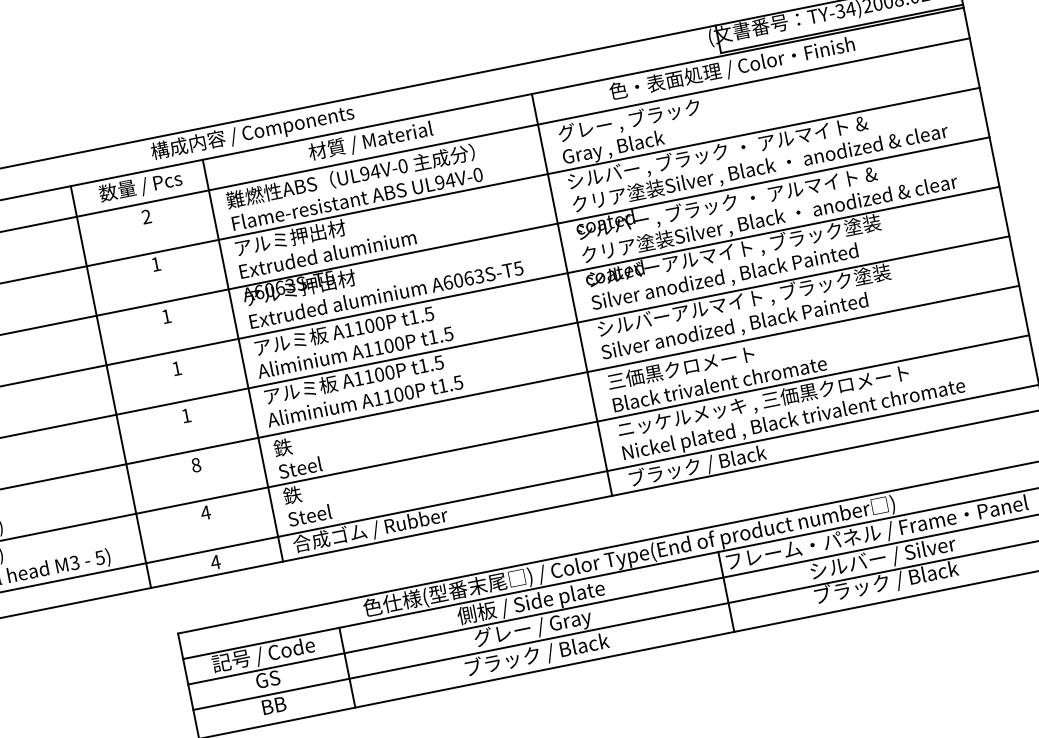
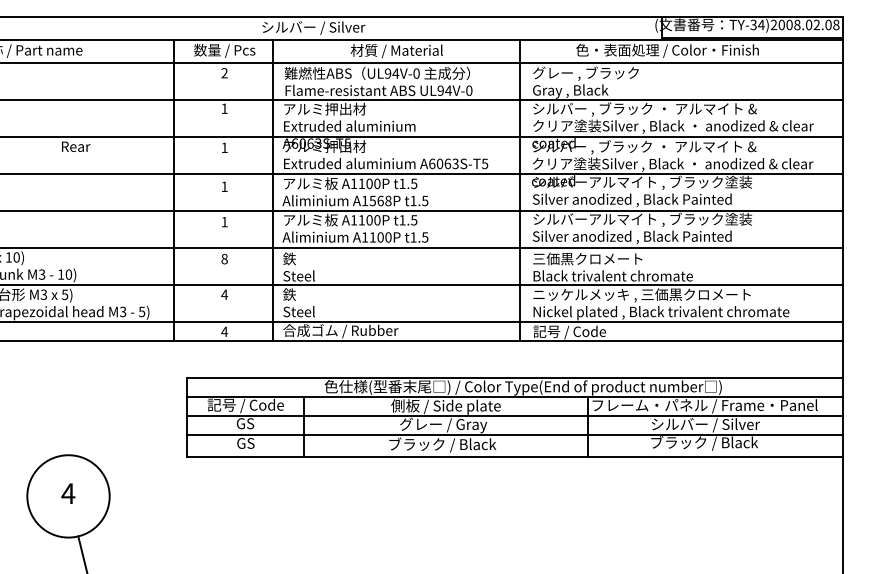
text: (251, 132) -> (312, 27), 構成内容 / Components -> シルバー / Silver
text: (388, 345) -> (380, 200), A1100P -> A1568P
text: (696, 467) -> (584, 332), ブラック / Black -> 記号 / Code
text: (273, 705) -> (245, 443), BB -> GS

